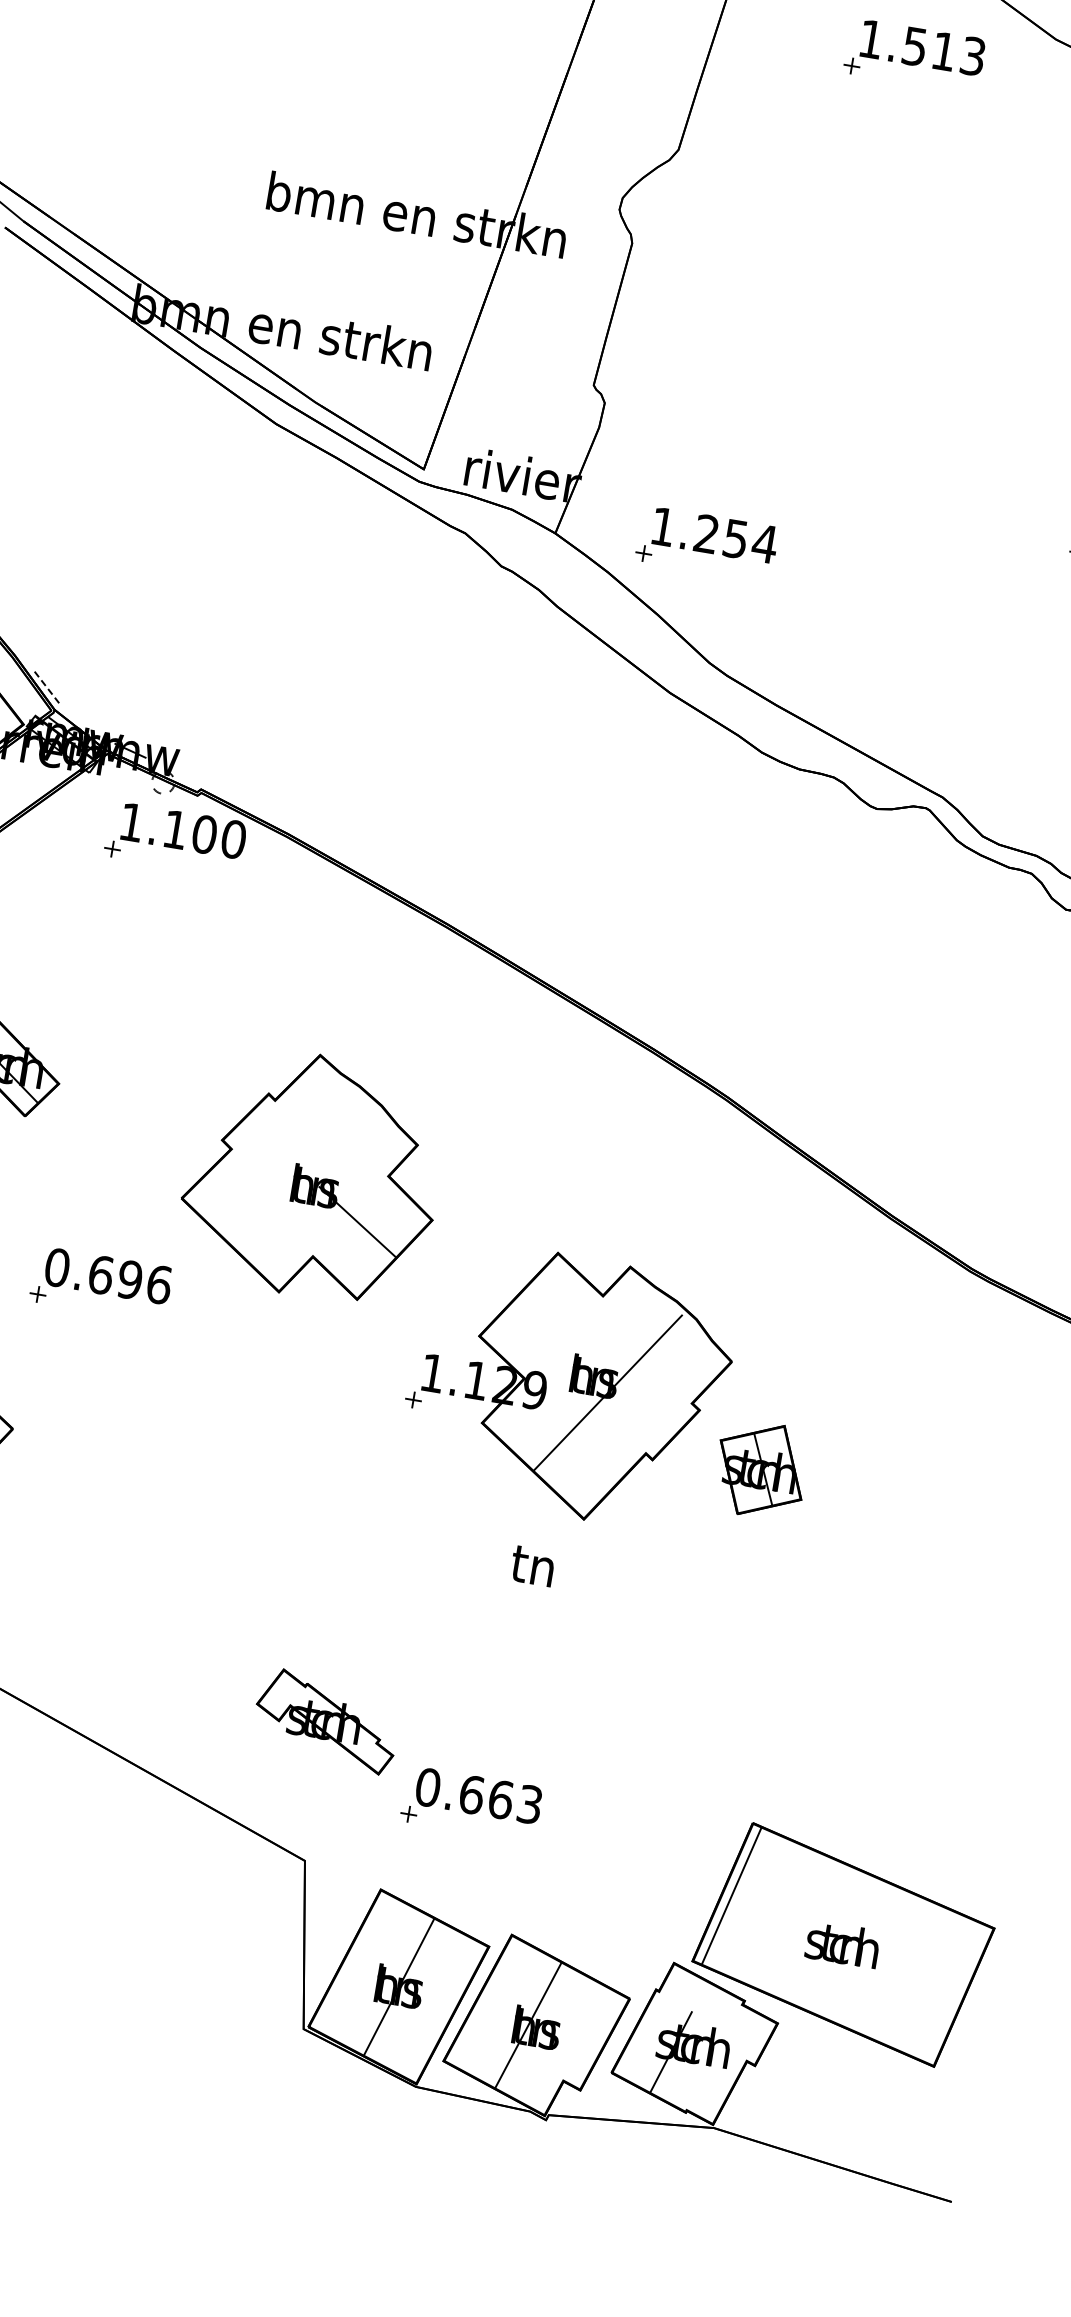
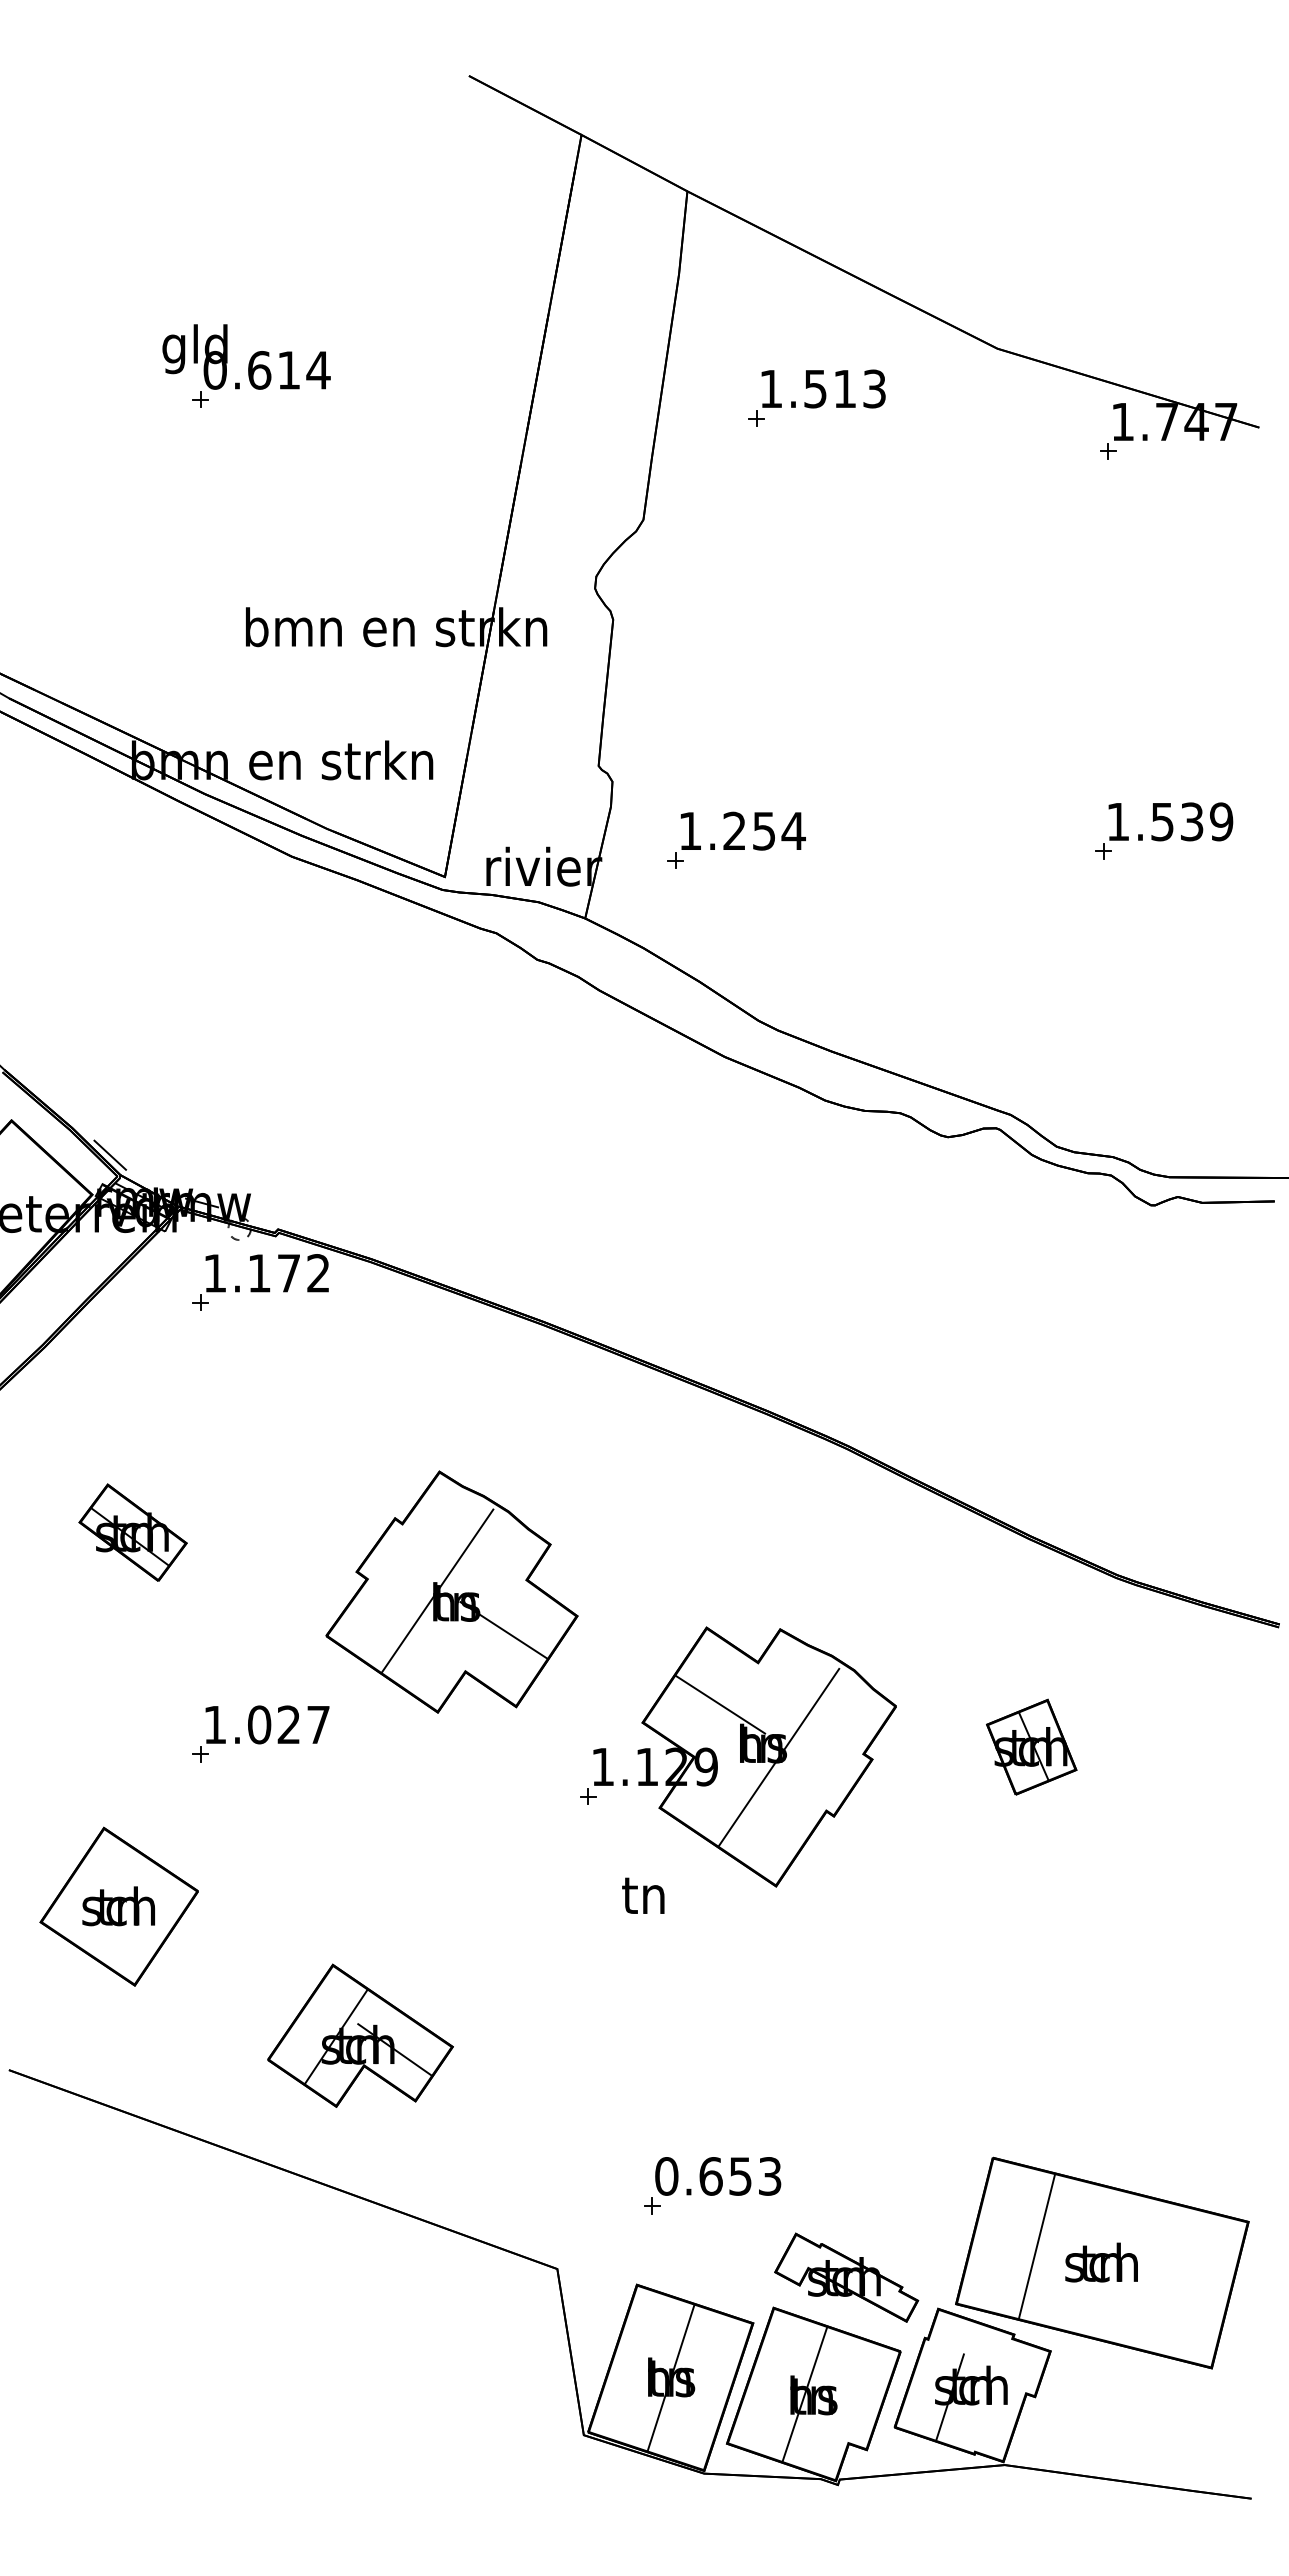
part: (914, 55) -> (816, 397), moved
part: (707, 542) -> (736, 839), moved
line: (48, 688) -> (110, 1155), dashed -> solid
text: (218, 837) -> (303, 1273), 1.100 -> 1.172
line: (298, 1171) -> (437, 1590), added
text: (107, 1275) -> (266, 1724), 0.696 -> 1.027
line: (559, 1331) -> (720, 1704), added
part: (760, 1469) -> (1031, 1746), moved
text: (532, 1565) -> (643, 1895), moved
part: (149, 1598) -> (360, 2035), added
part: (326, 1720) -> (846, 2277), moved
text: (500, 1799) -> (740, 2176), 0.663 -> 0.653
line: (731, 1896) -> (1036, 2246), moved

